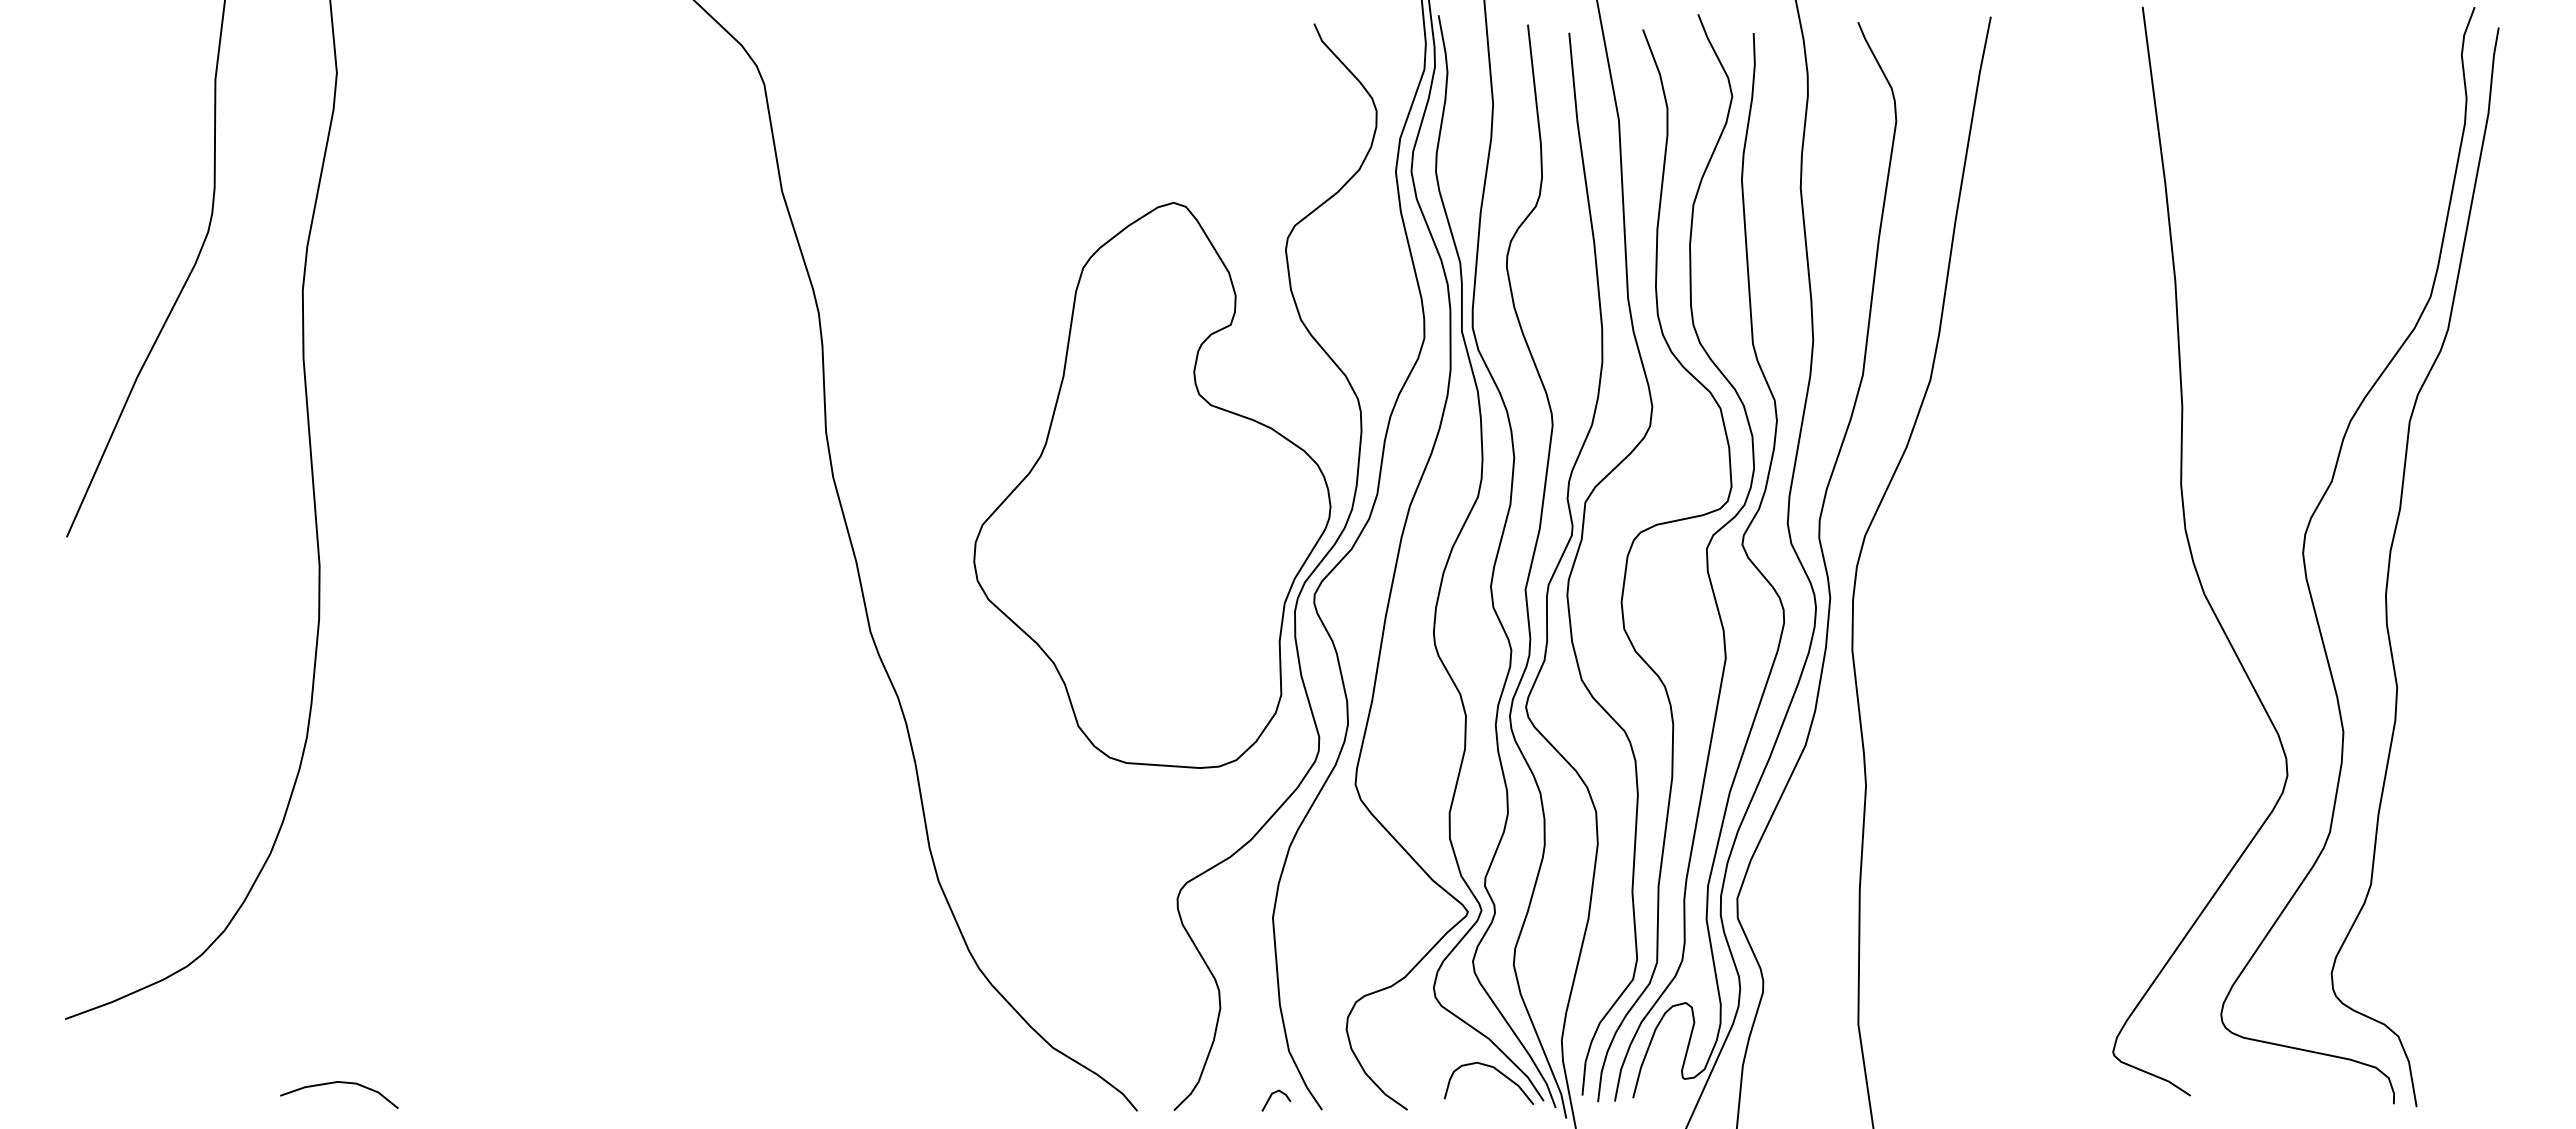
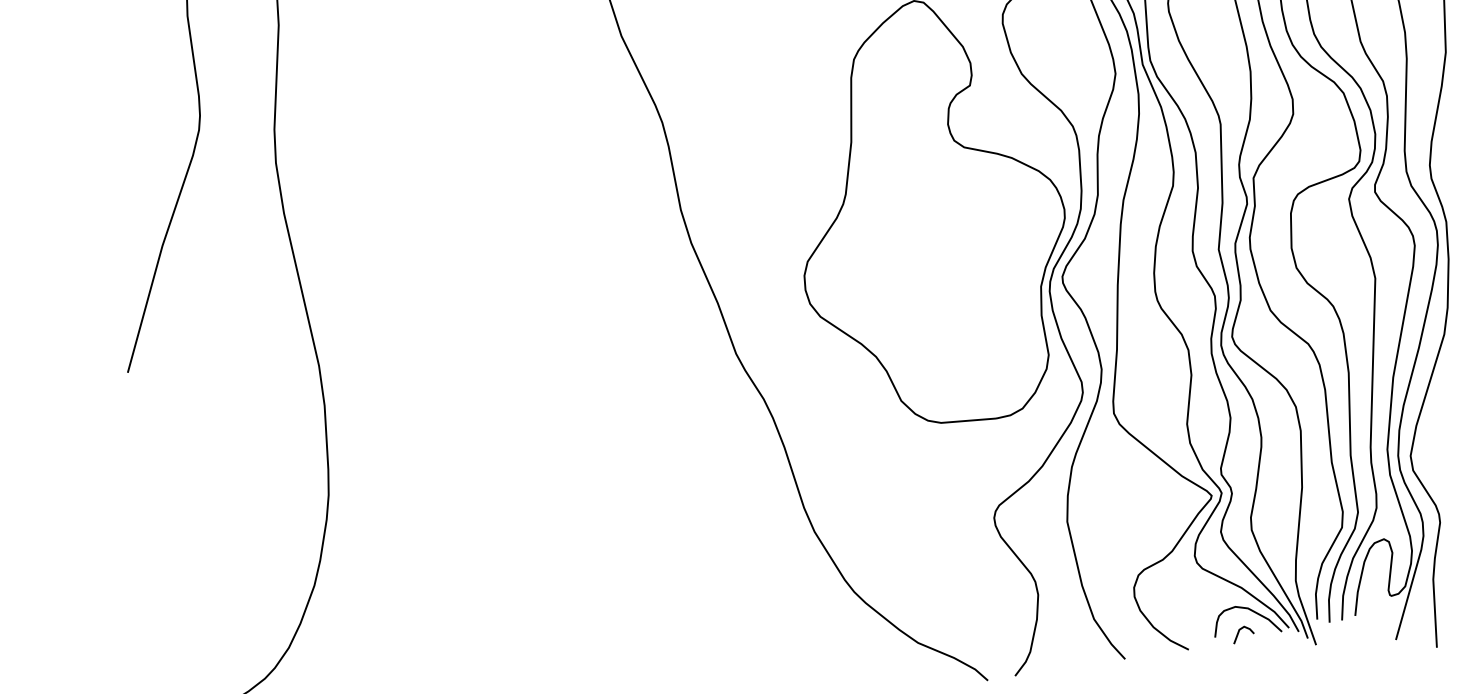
line: (1270, 1098) -> (1238, 633), moved

